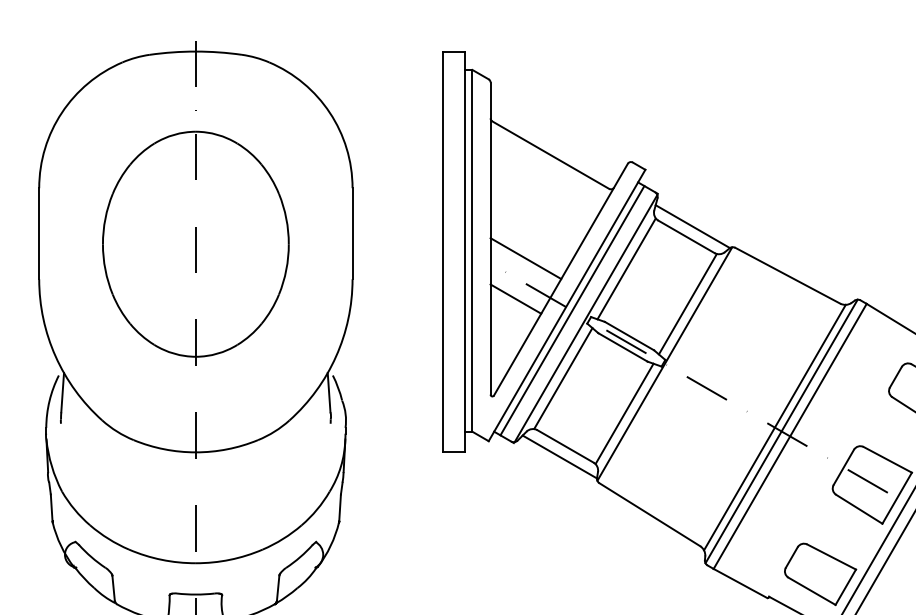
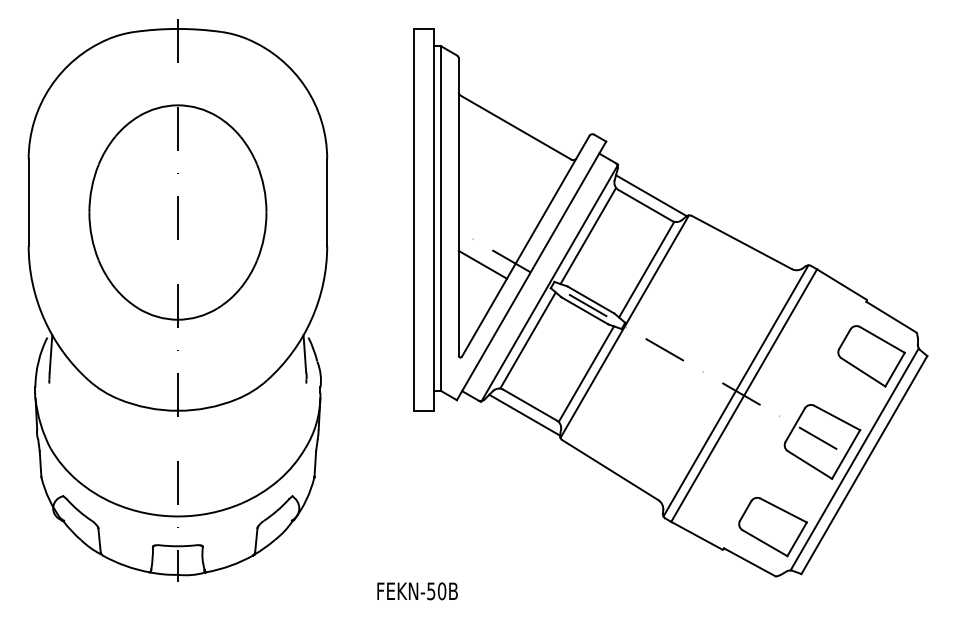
line: (526, 257) -> (492, 225), removed
line: (572, 310) -> (536, 275), removed
line: (774, 427) -> (729, 387), removed

